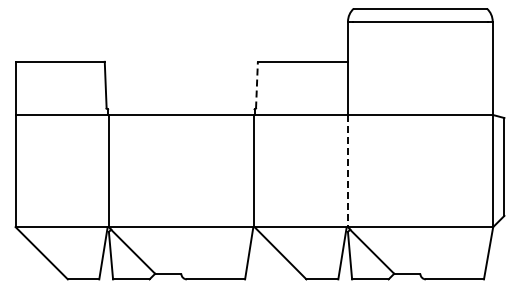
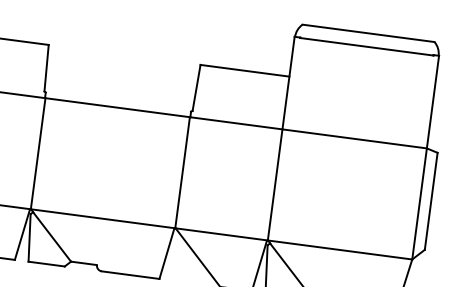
line: (256, 84) -> (196, 87), dashed -> solid
line: (347, 171) -> (275, 185), dashed -> solid

